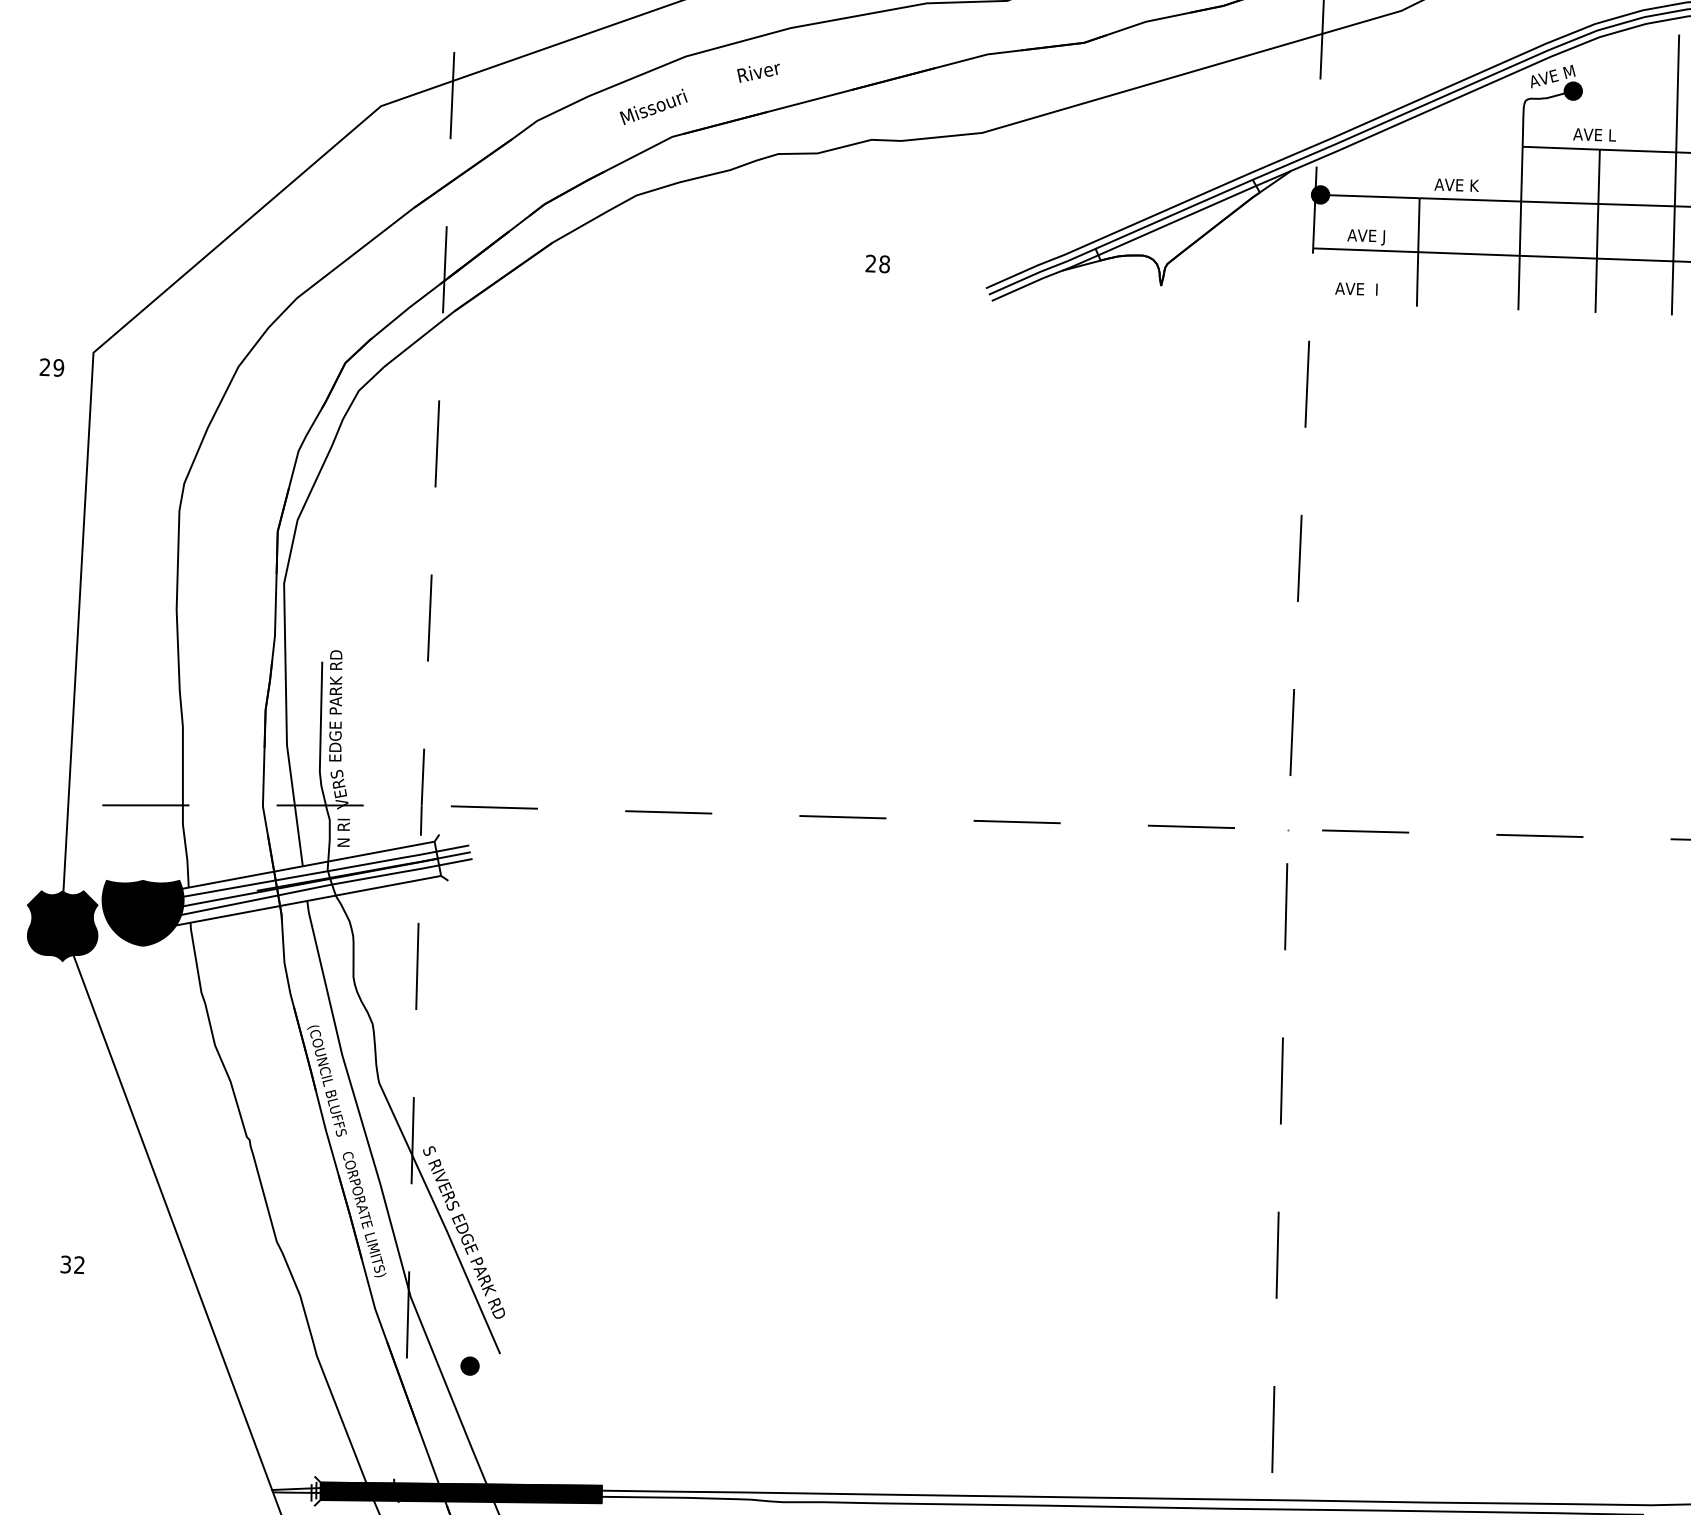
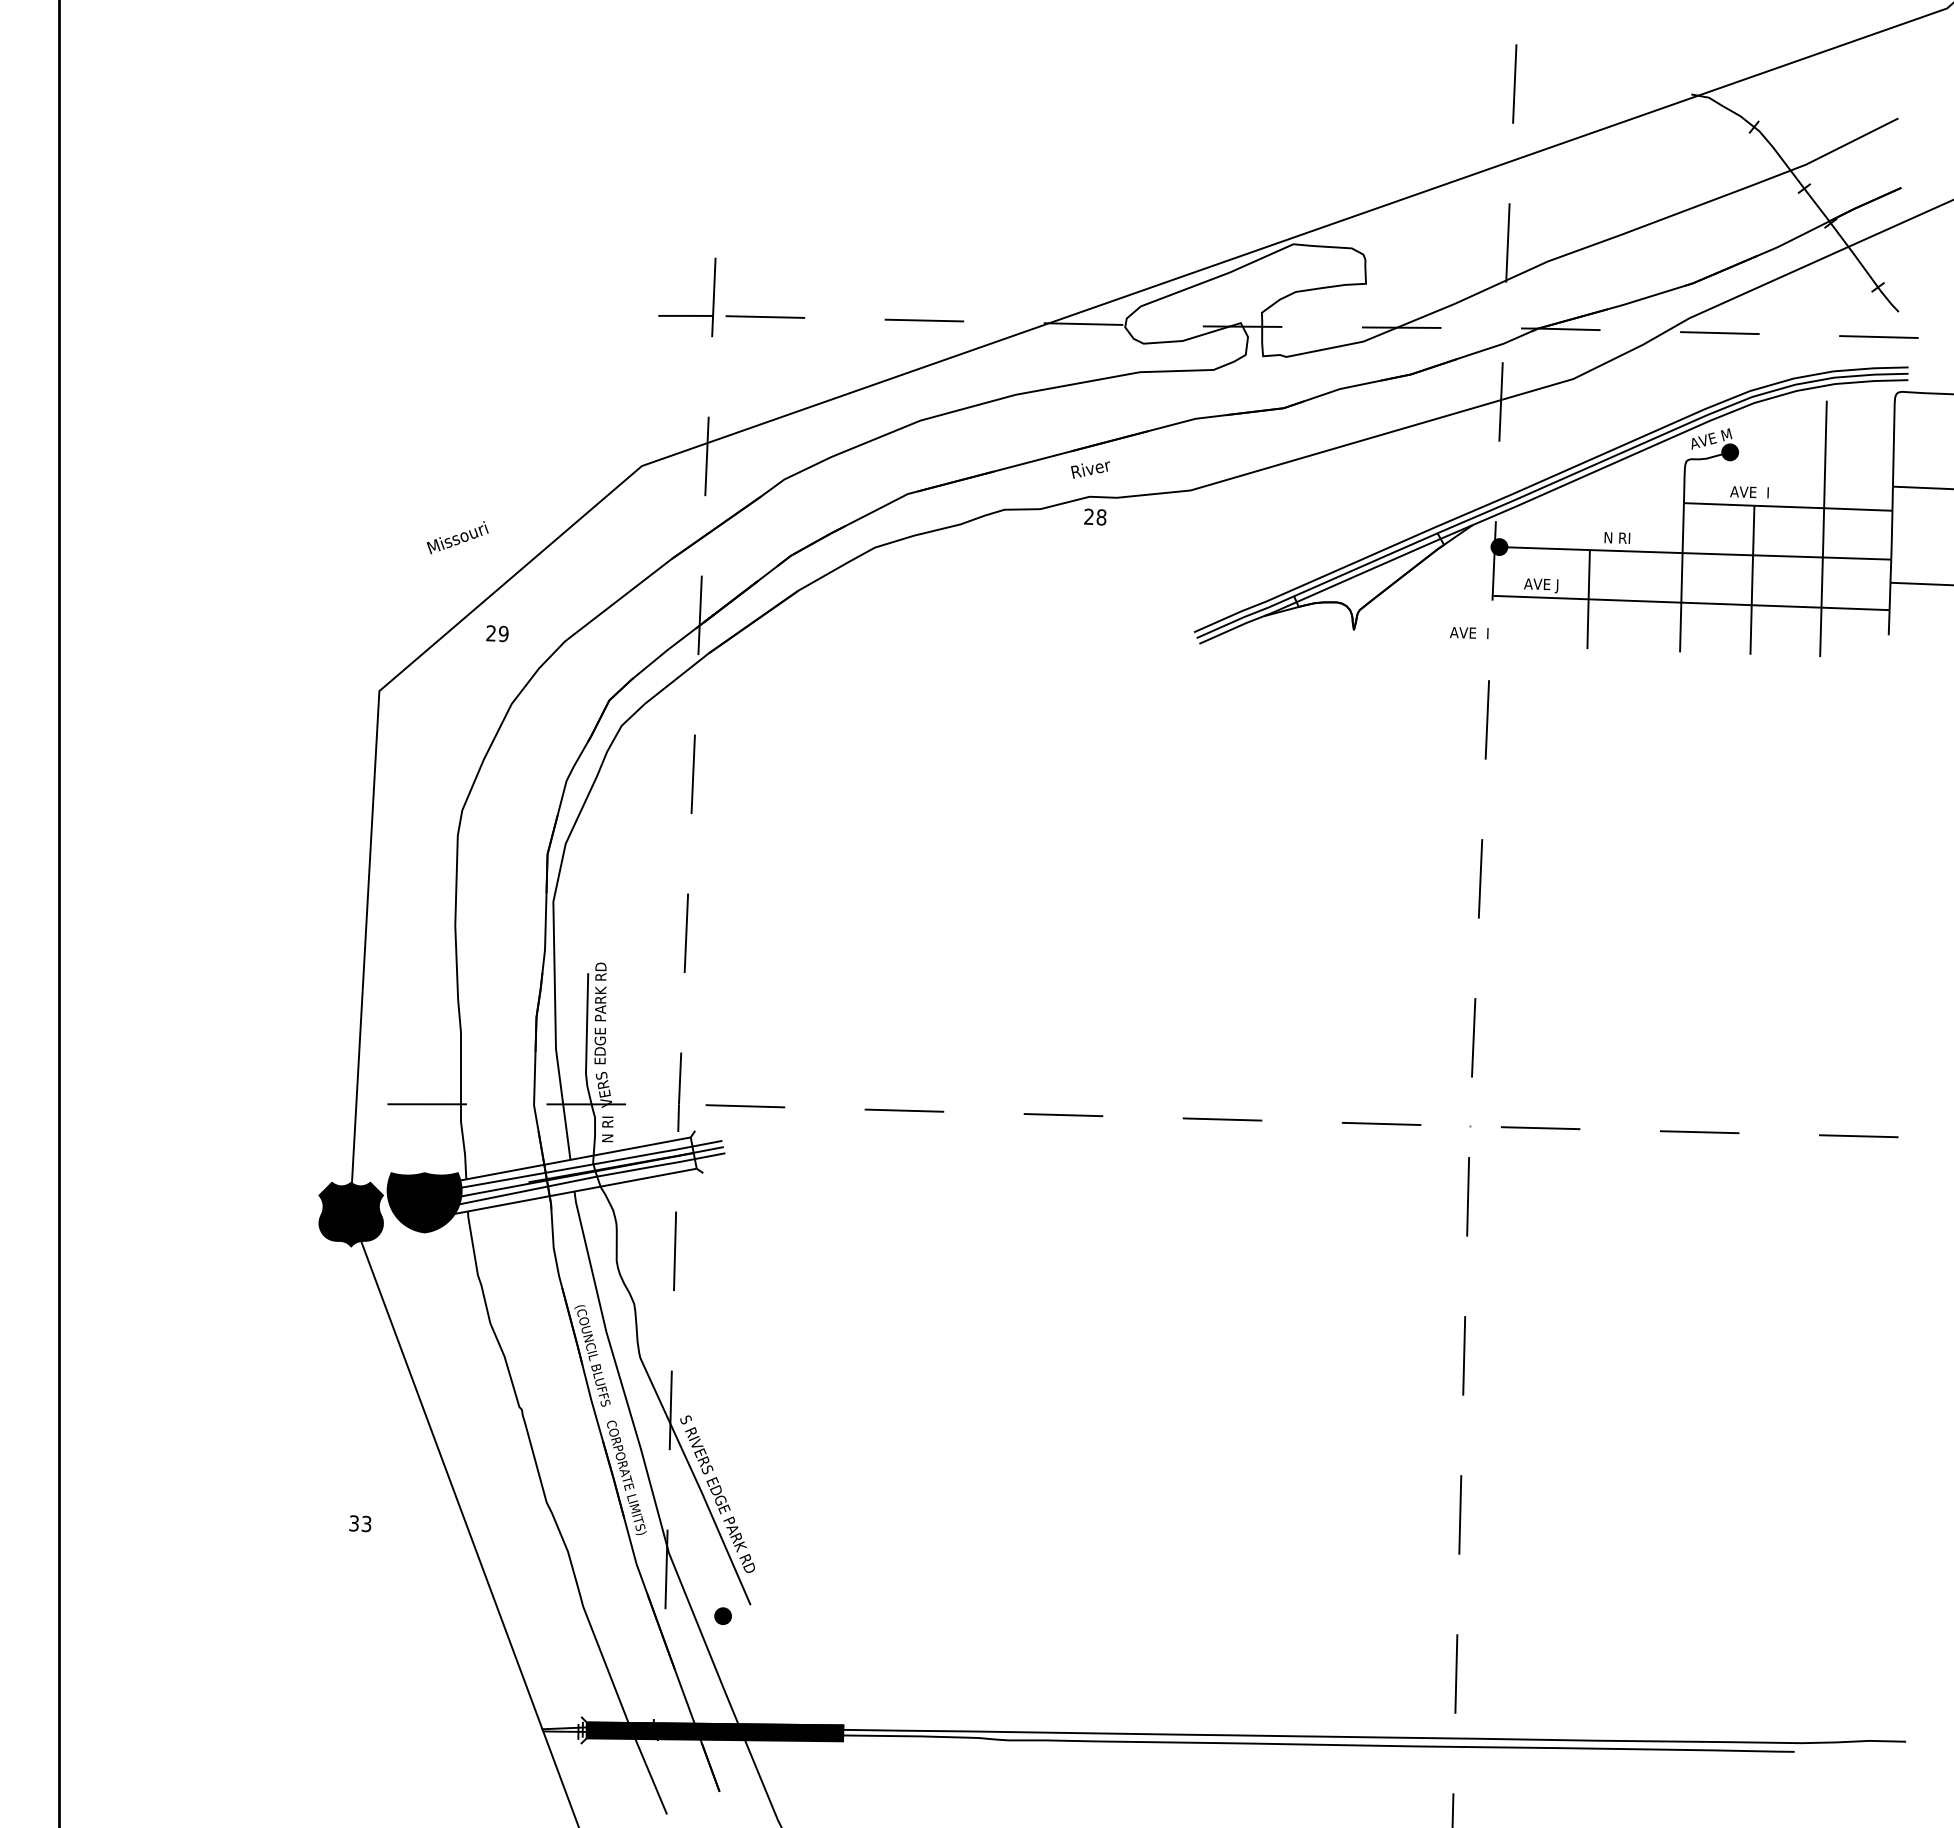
text: (758, 72) -> (1090, 469), moved
text: (653, 106) -> (457, 537), moved
text: (1613, 135) -> (1766, 492), AVE L -> AVE  I
text: (1456, 185) -> (1623, 538), AVE K -> N RI
text: (878, 263) -> (1095, 516), moved
text: (1355, 288) -> (1468, 632), moved
text: (51, 367) -> (497, 633), moved
text: (79, 1265) -> (366, 1524), 32 -> 33

